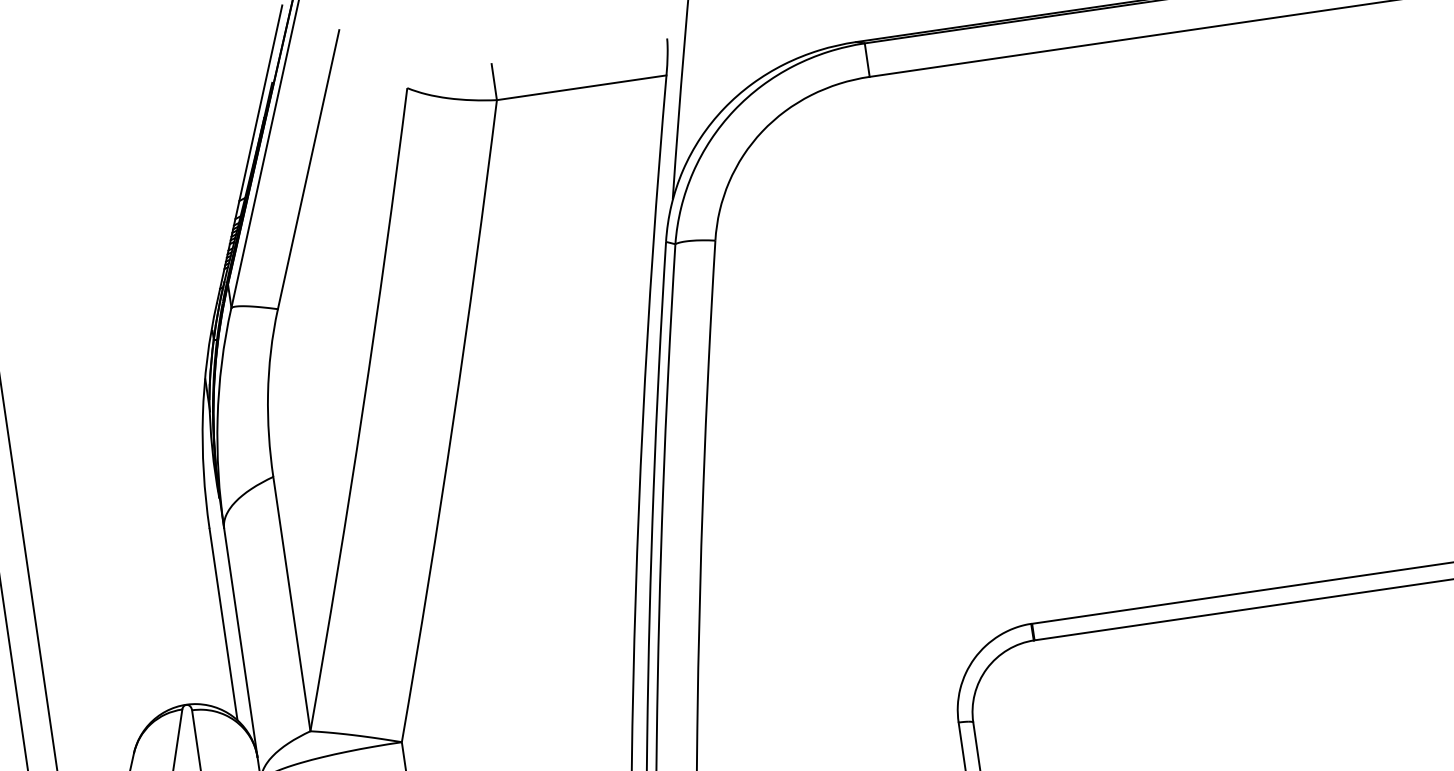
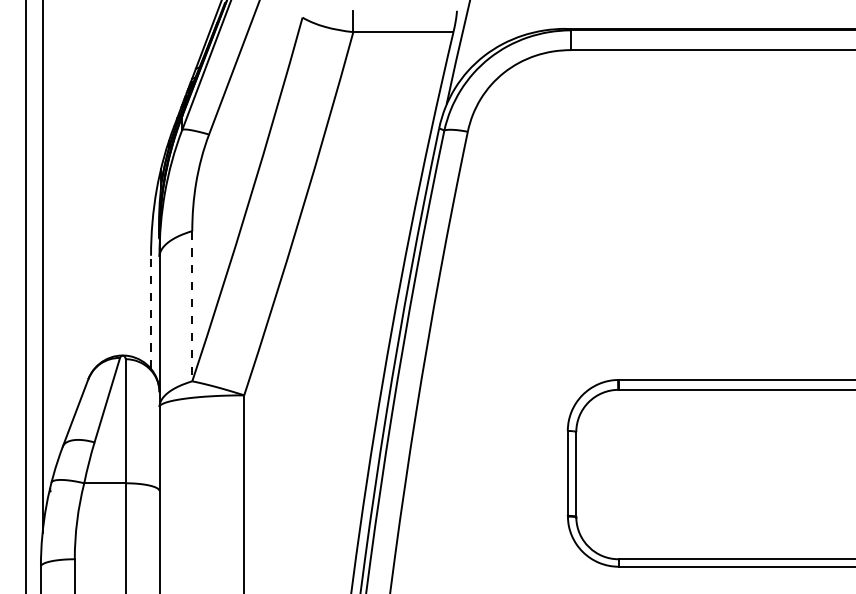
line: (292, 604) -> (192, 306), solid -> dashed
line: (224, 624) -> (151, 312), solid -> dashed

